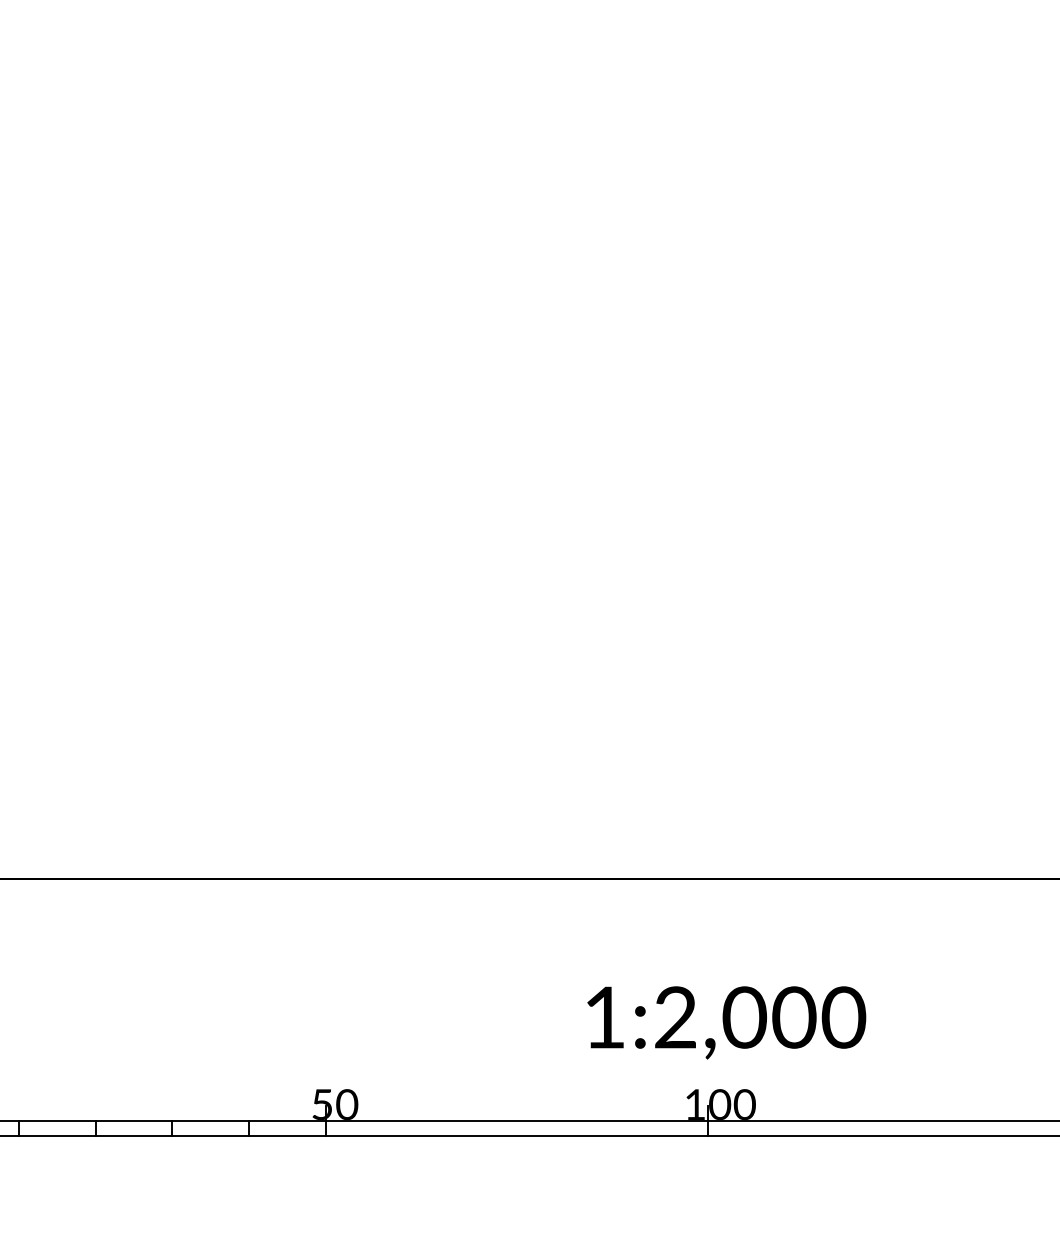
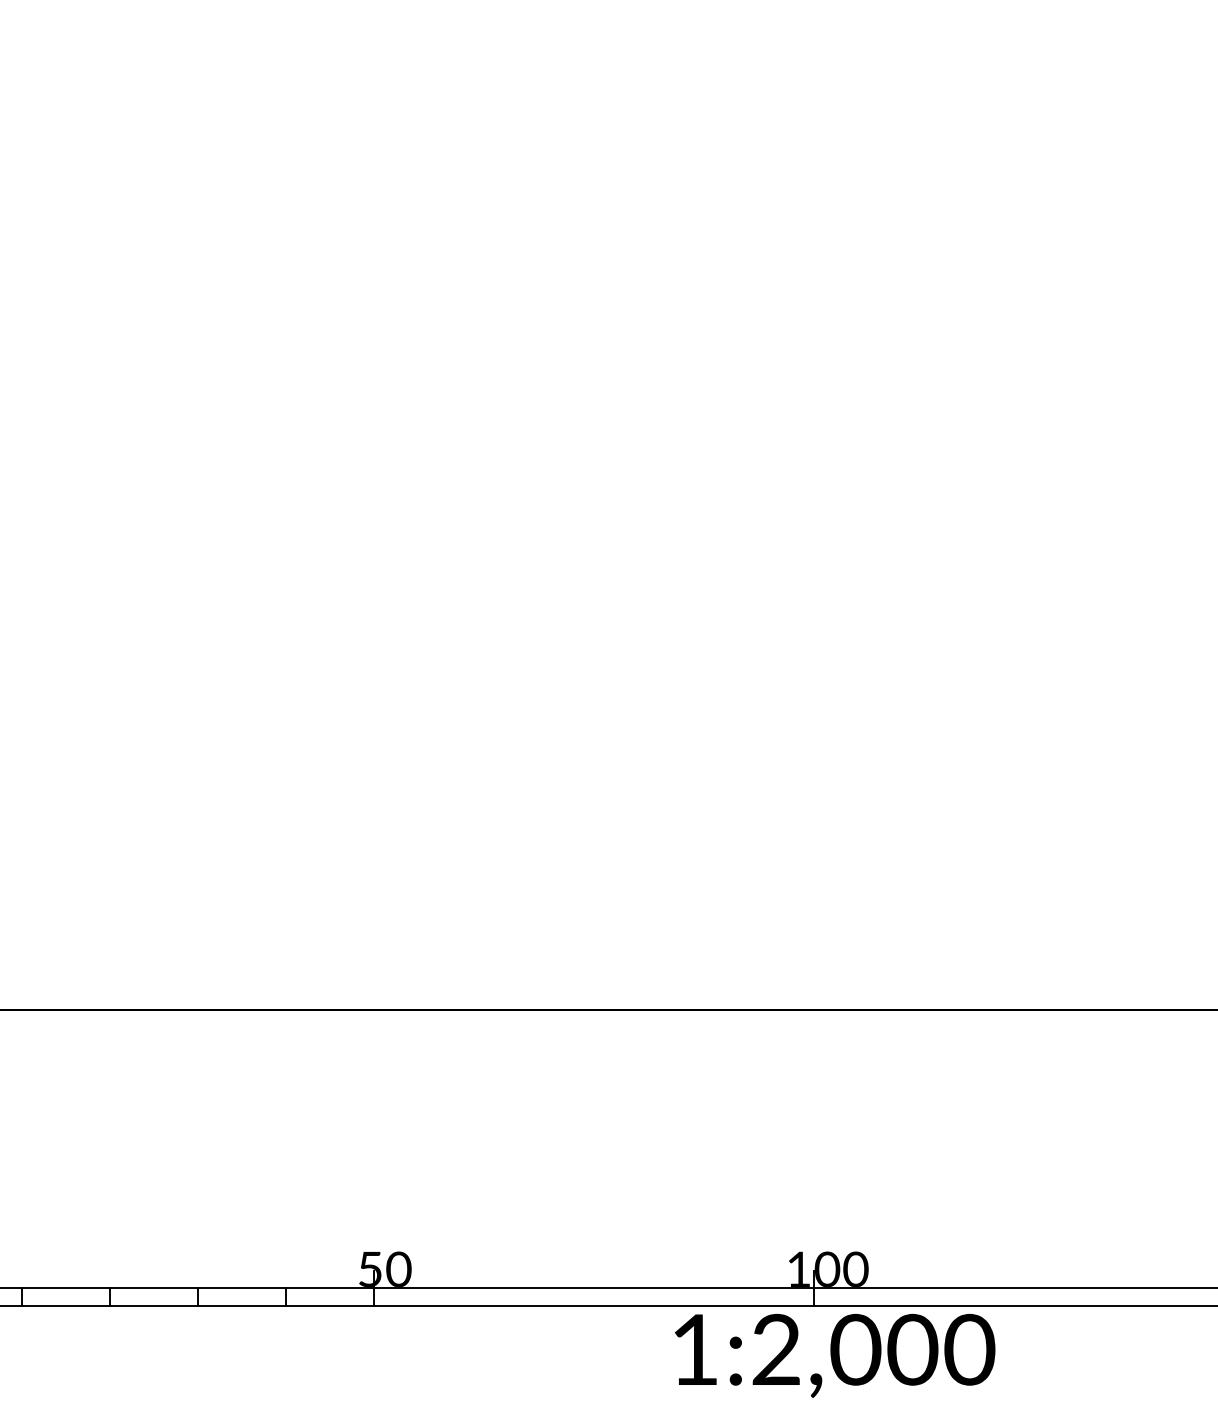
text: (726, 1022) -> (834, 1355), moved

